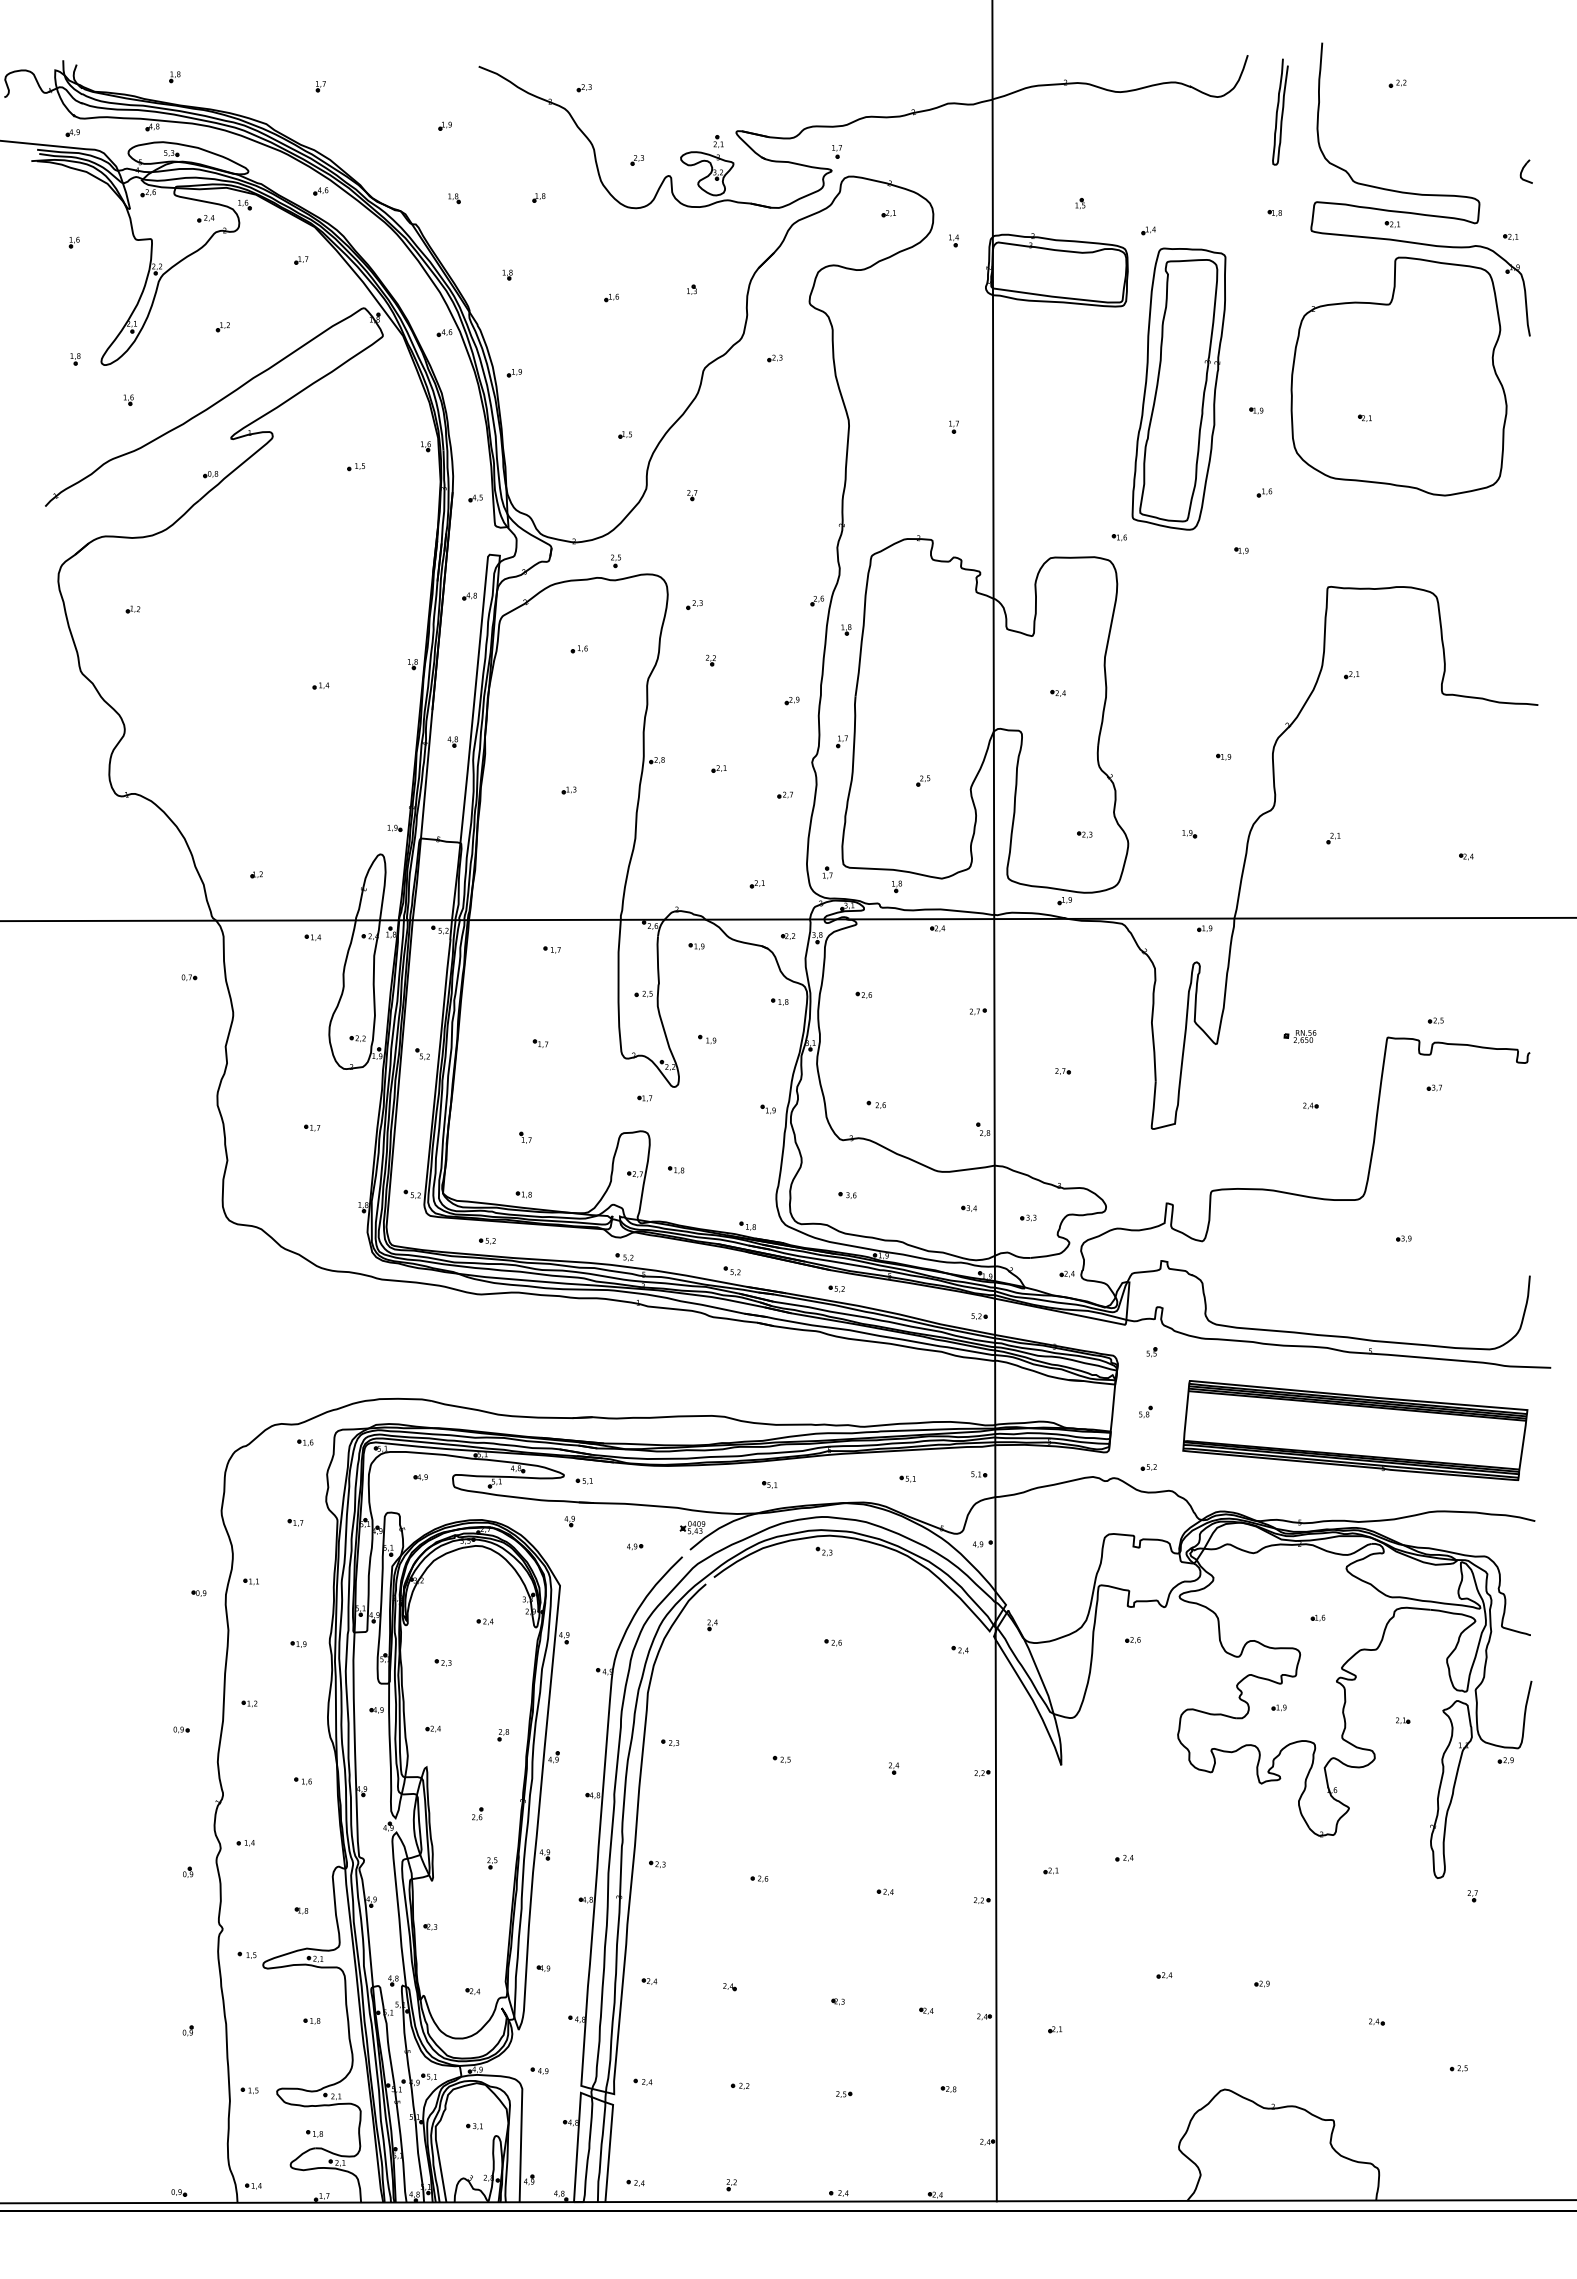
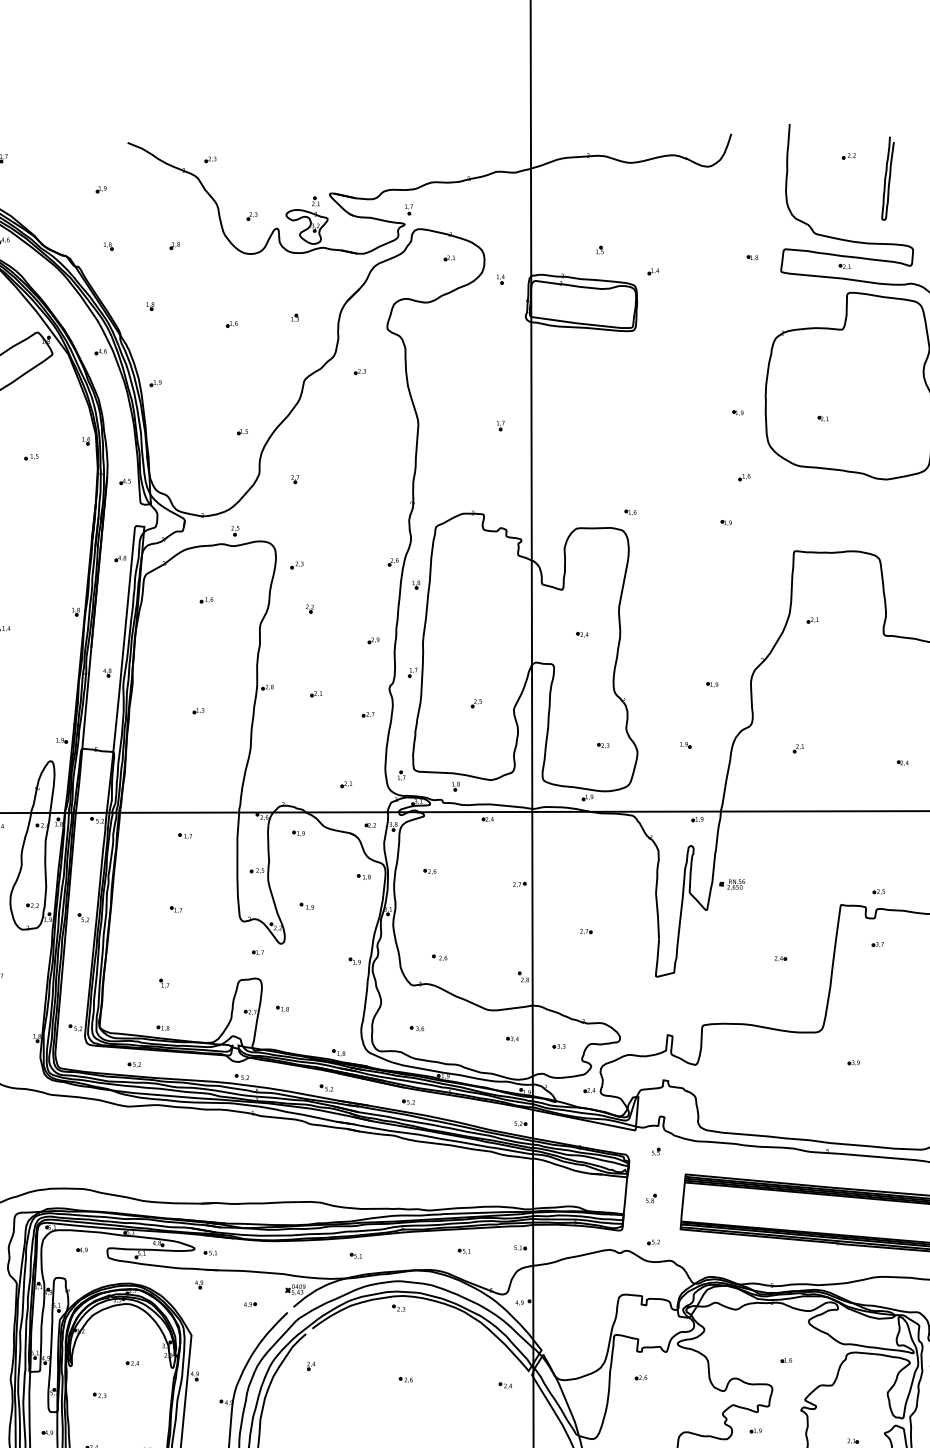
curve: (1281, 111) -> (888, 178), moved
part: (1178, 388) -> (676, 395), removed
part: (1299, 1036) -> (731, 884), moved

